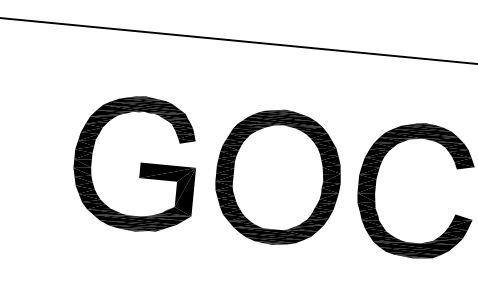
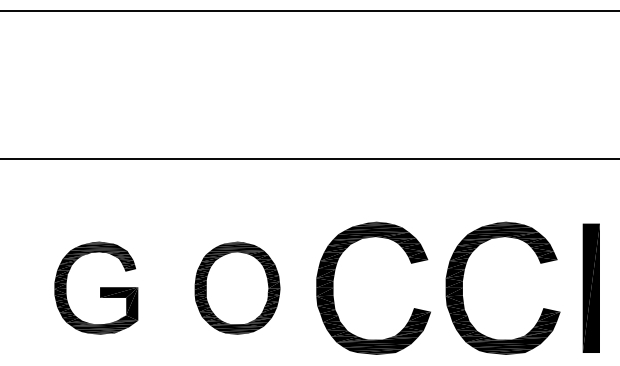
part: (135, 162) -> (96, 287), size x0.7
part: (278, 176) -> (237, 287), size x0.7

